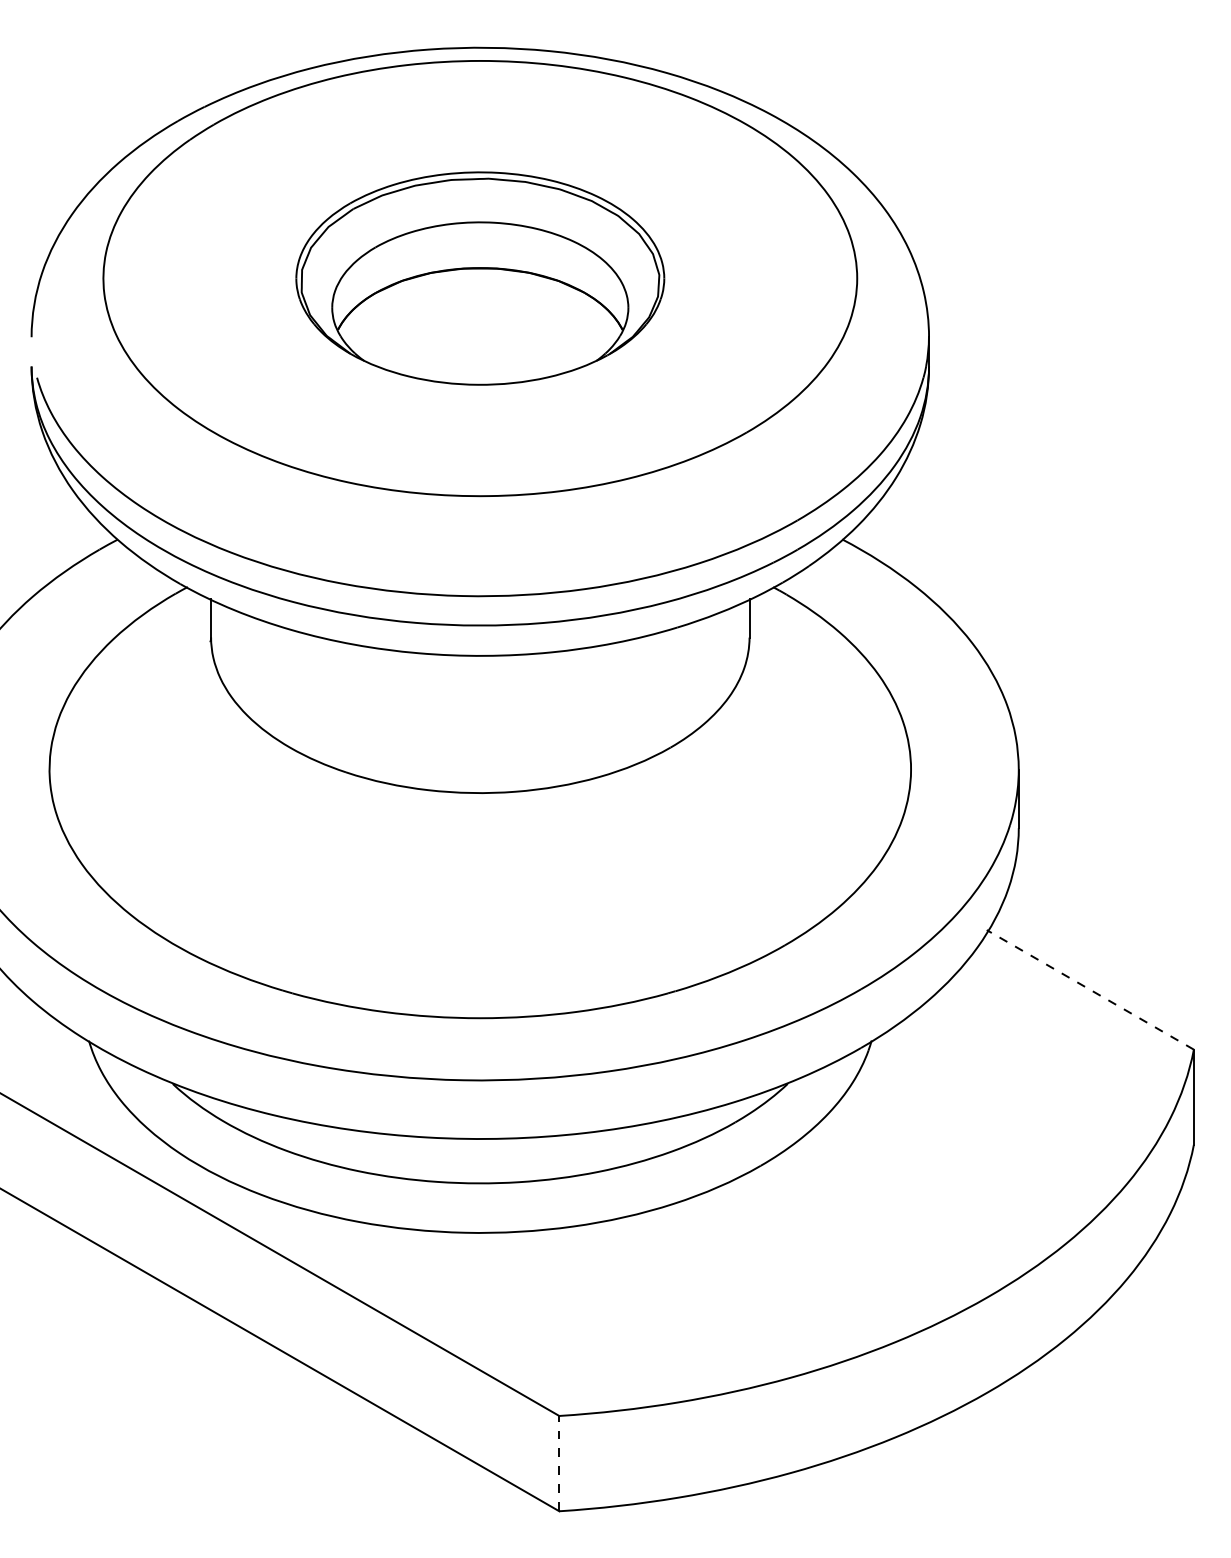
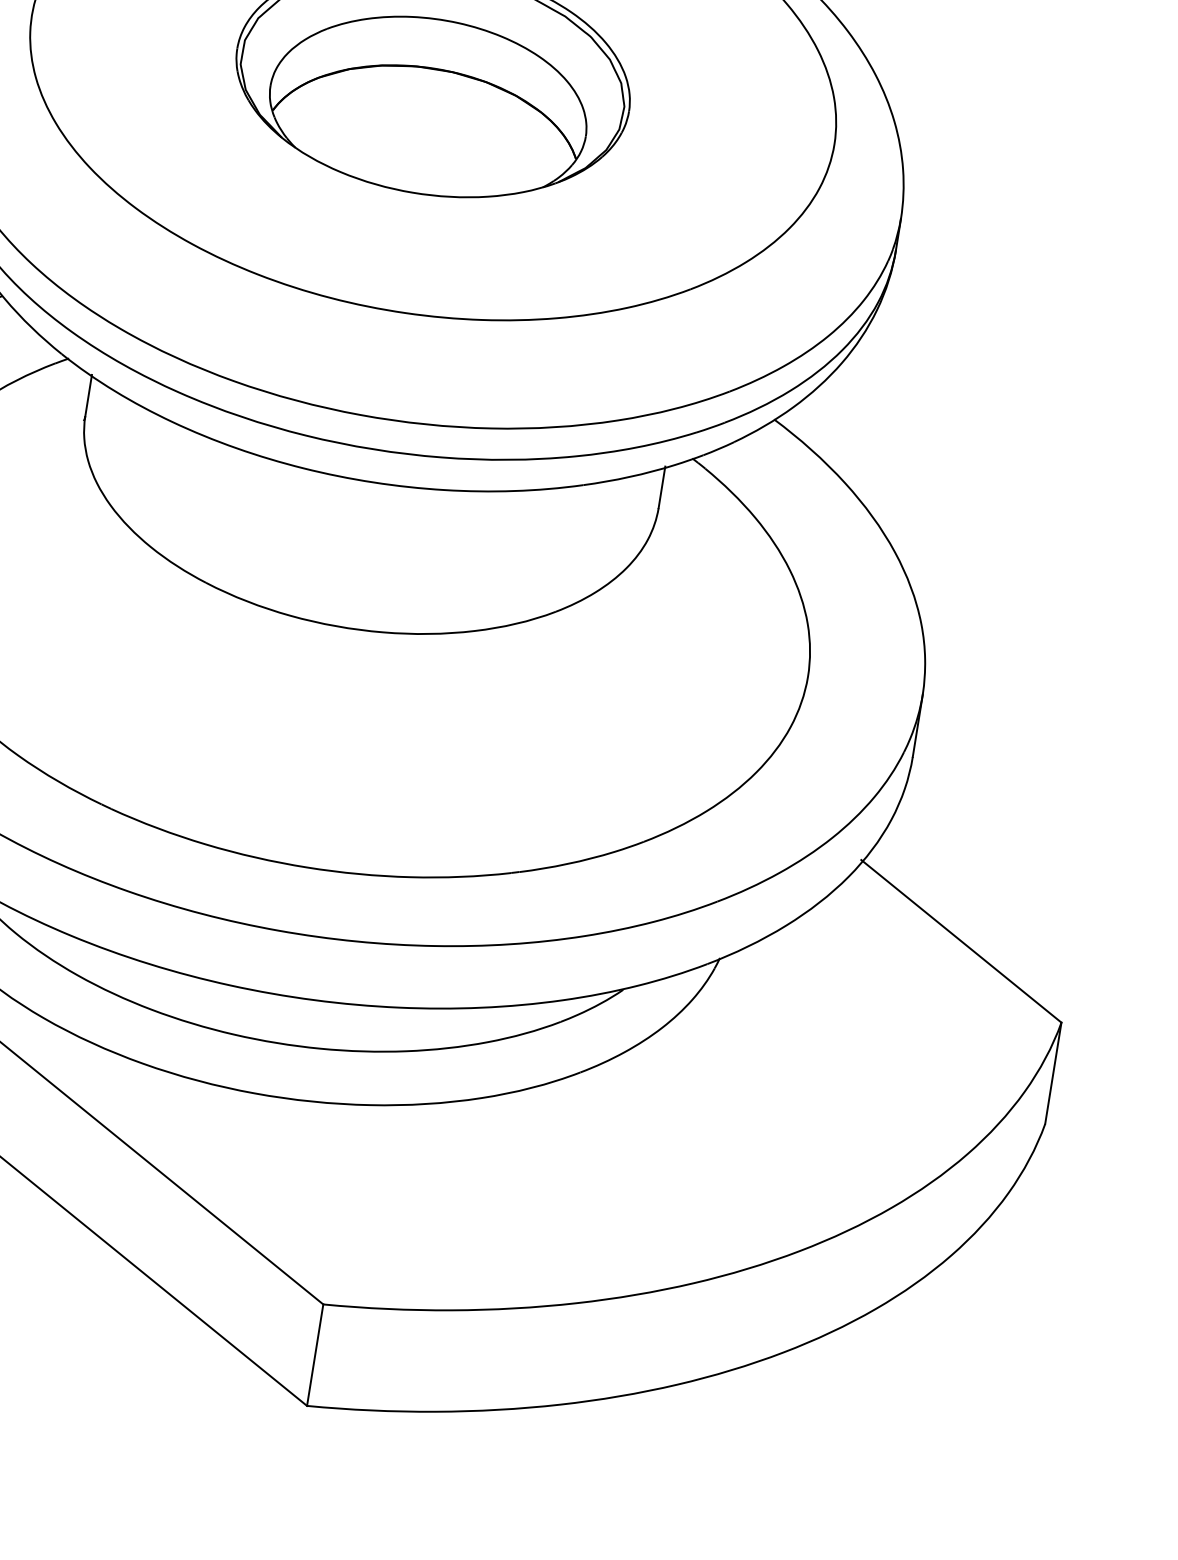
line: (1090, 989) -> (961, 940), dashed -> solid
line: (559, 1463) -> (315, 1355), dashed -> solid

